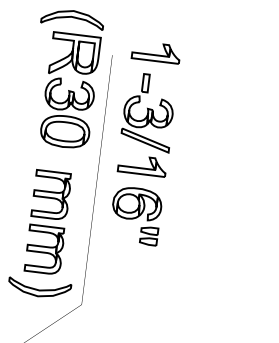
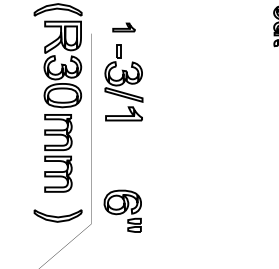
part: (155, 52) -> (123, 27), size x0.6
part: (135, 214) -> (122, 210), moved
part: (48, 222) -> (58, 153), moved

